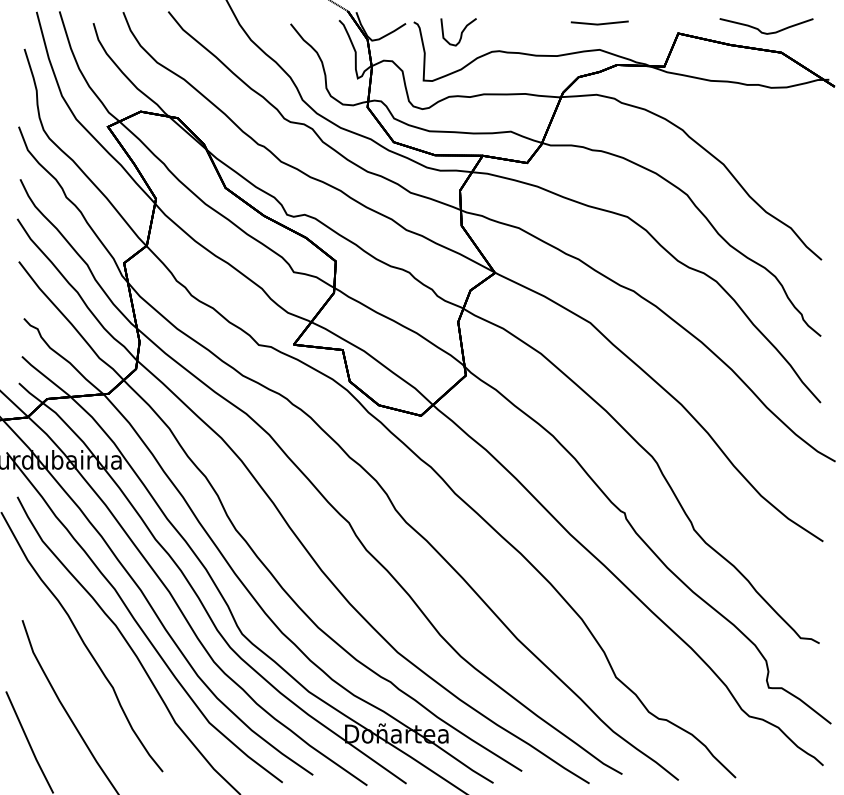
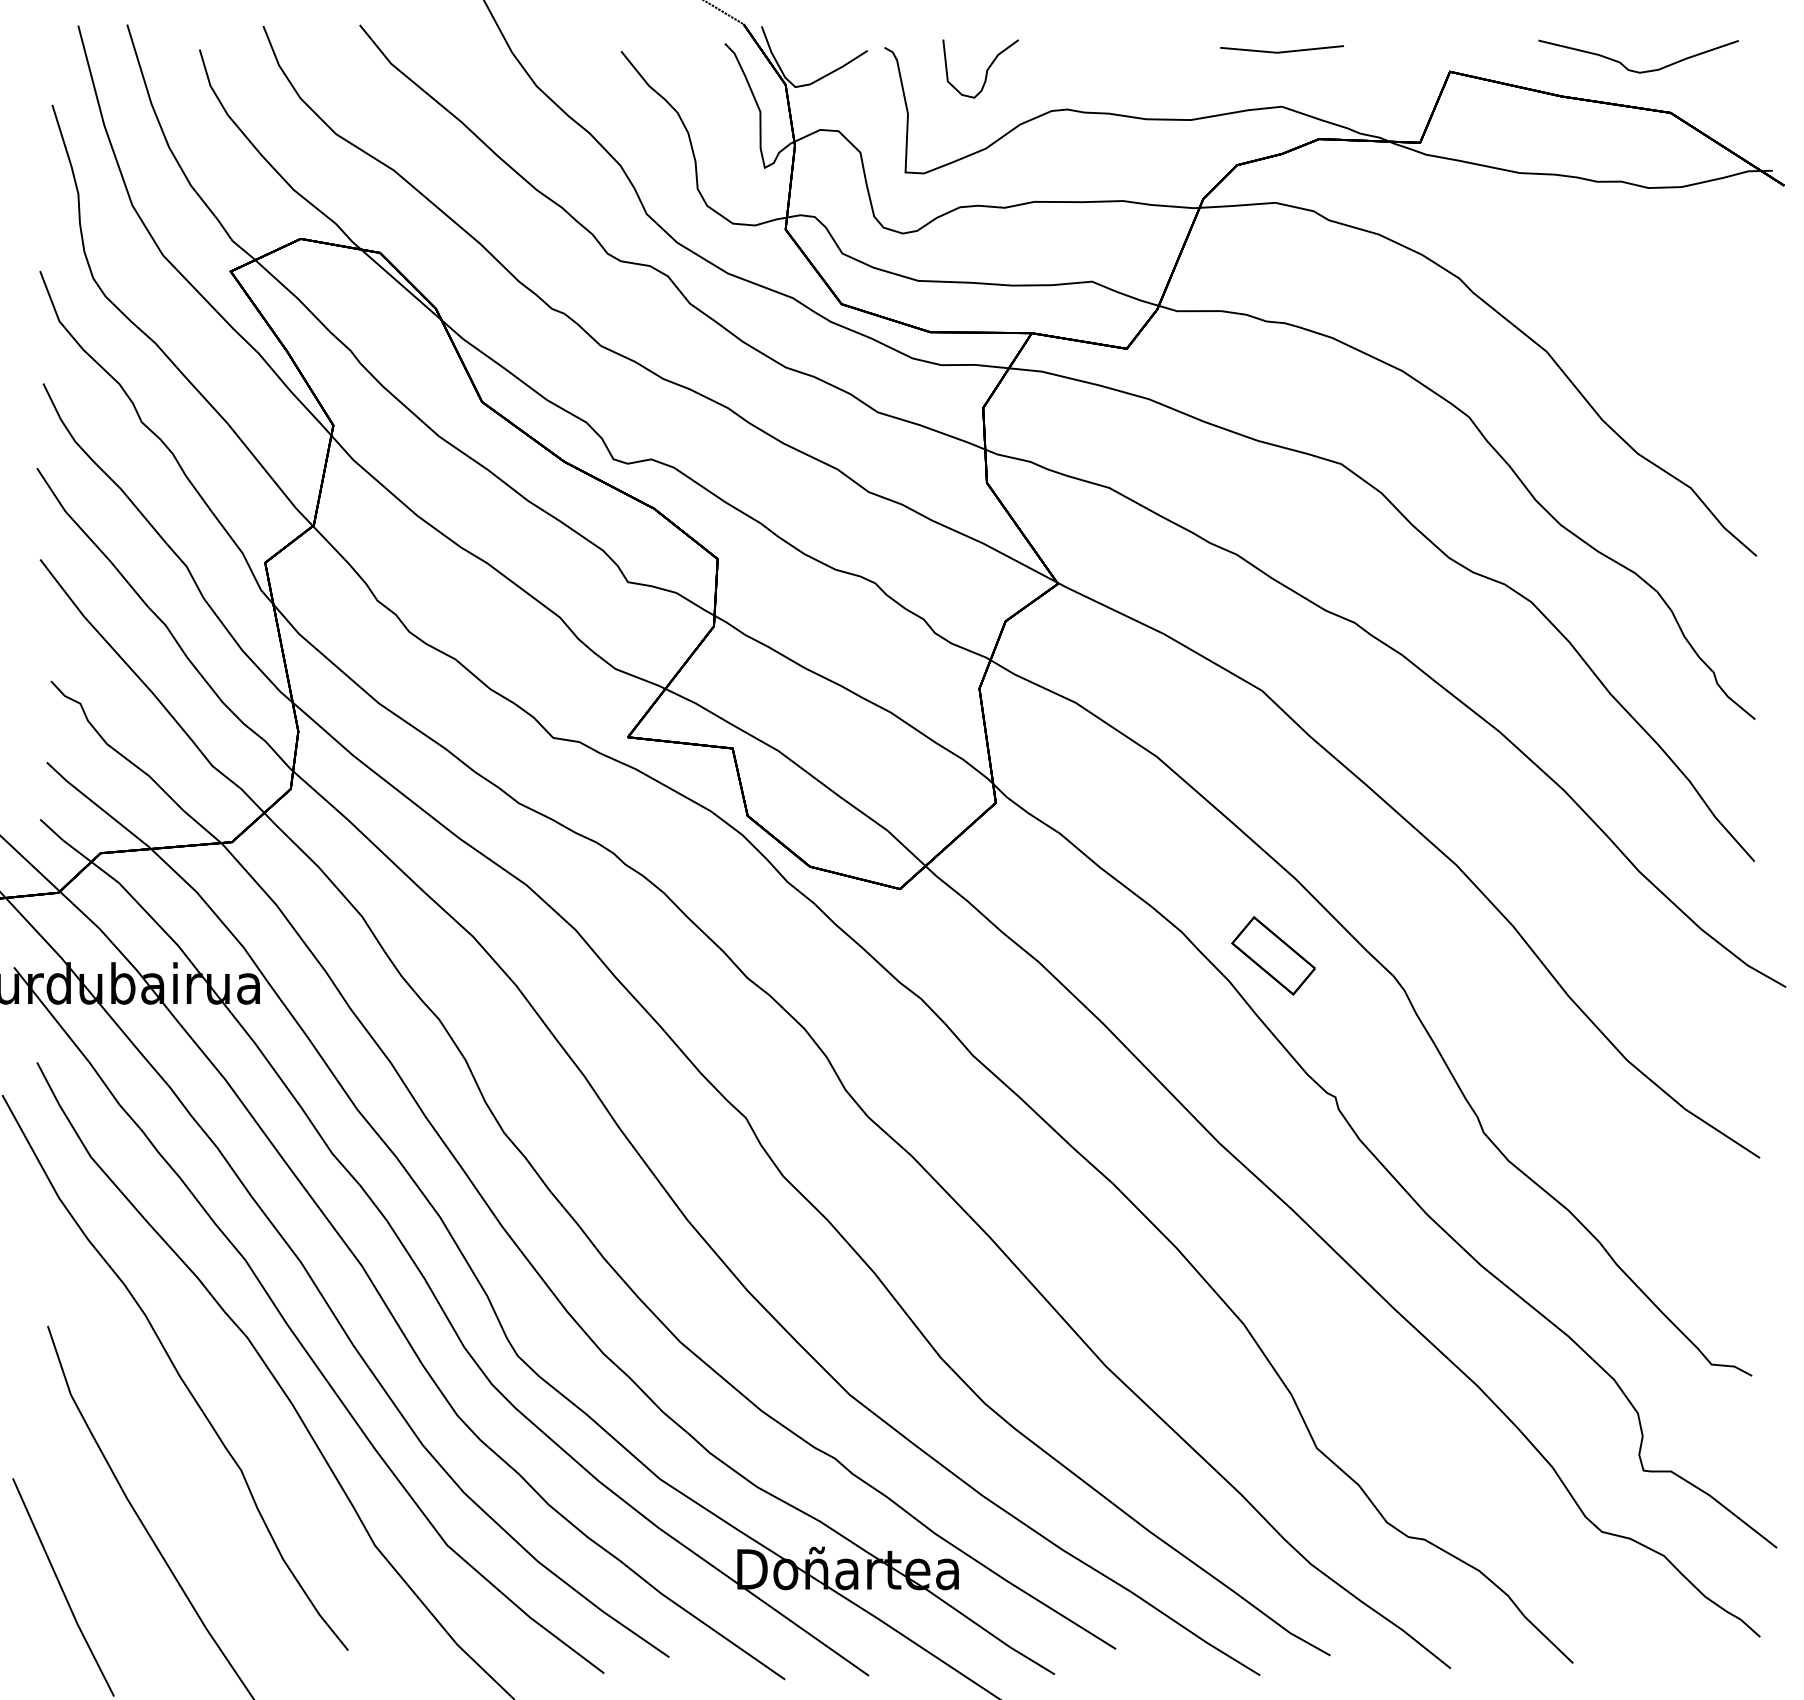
part: (595, 446) -> (1272, 954), added

